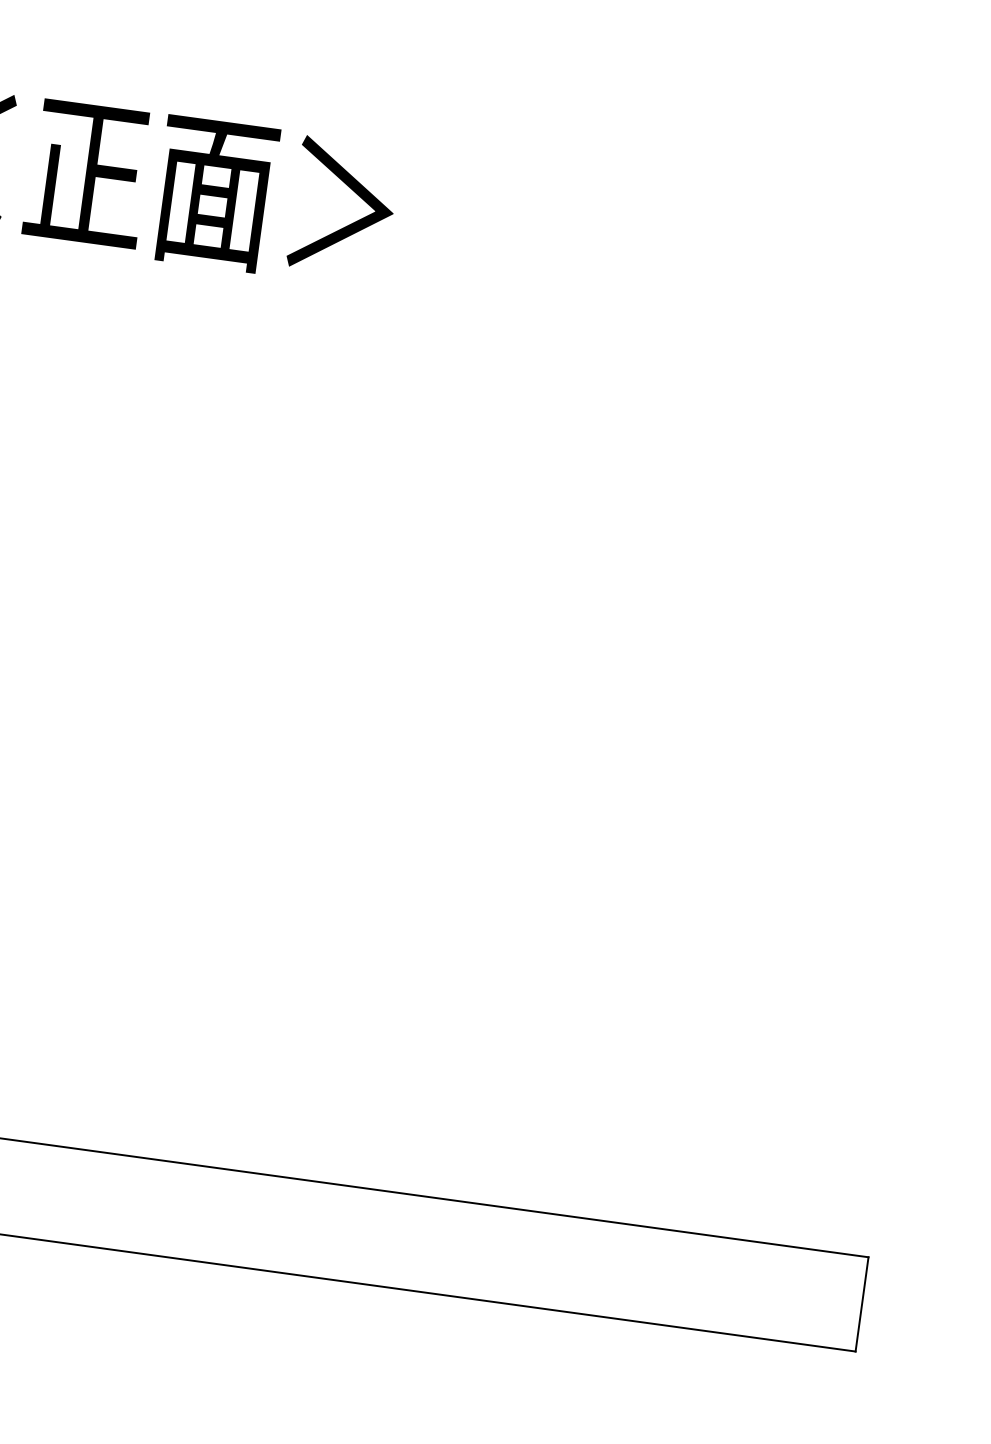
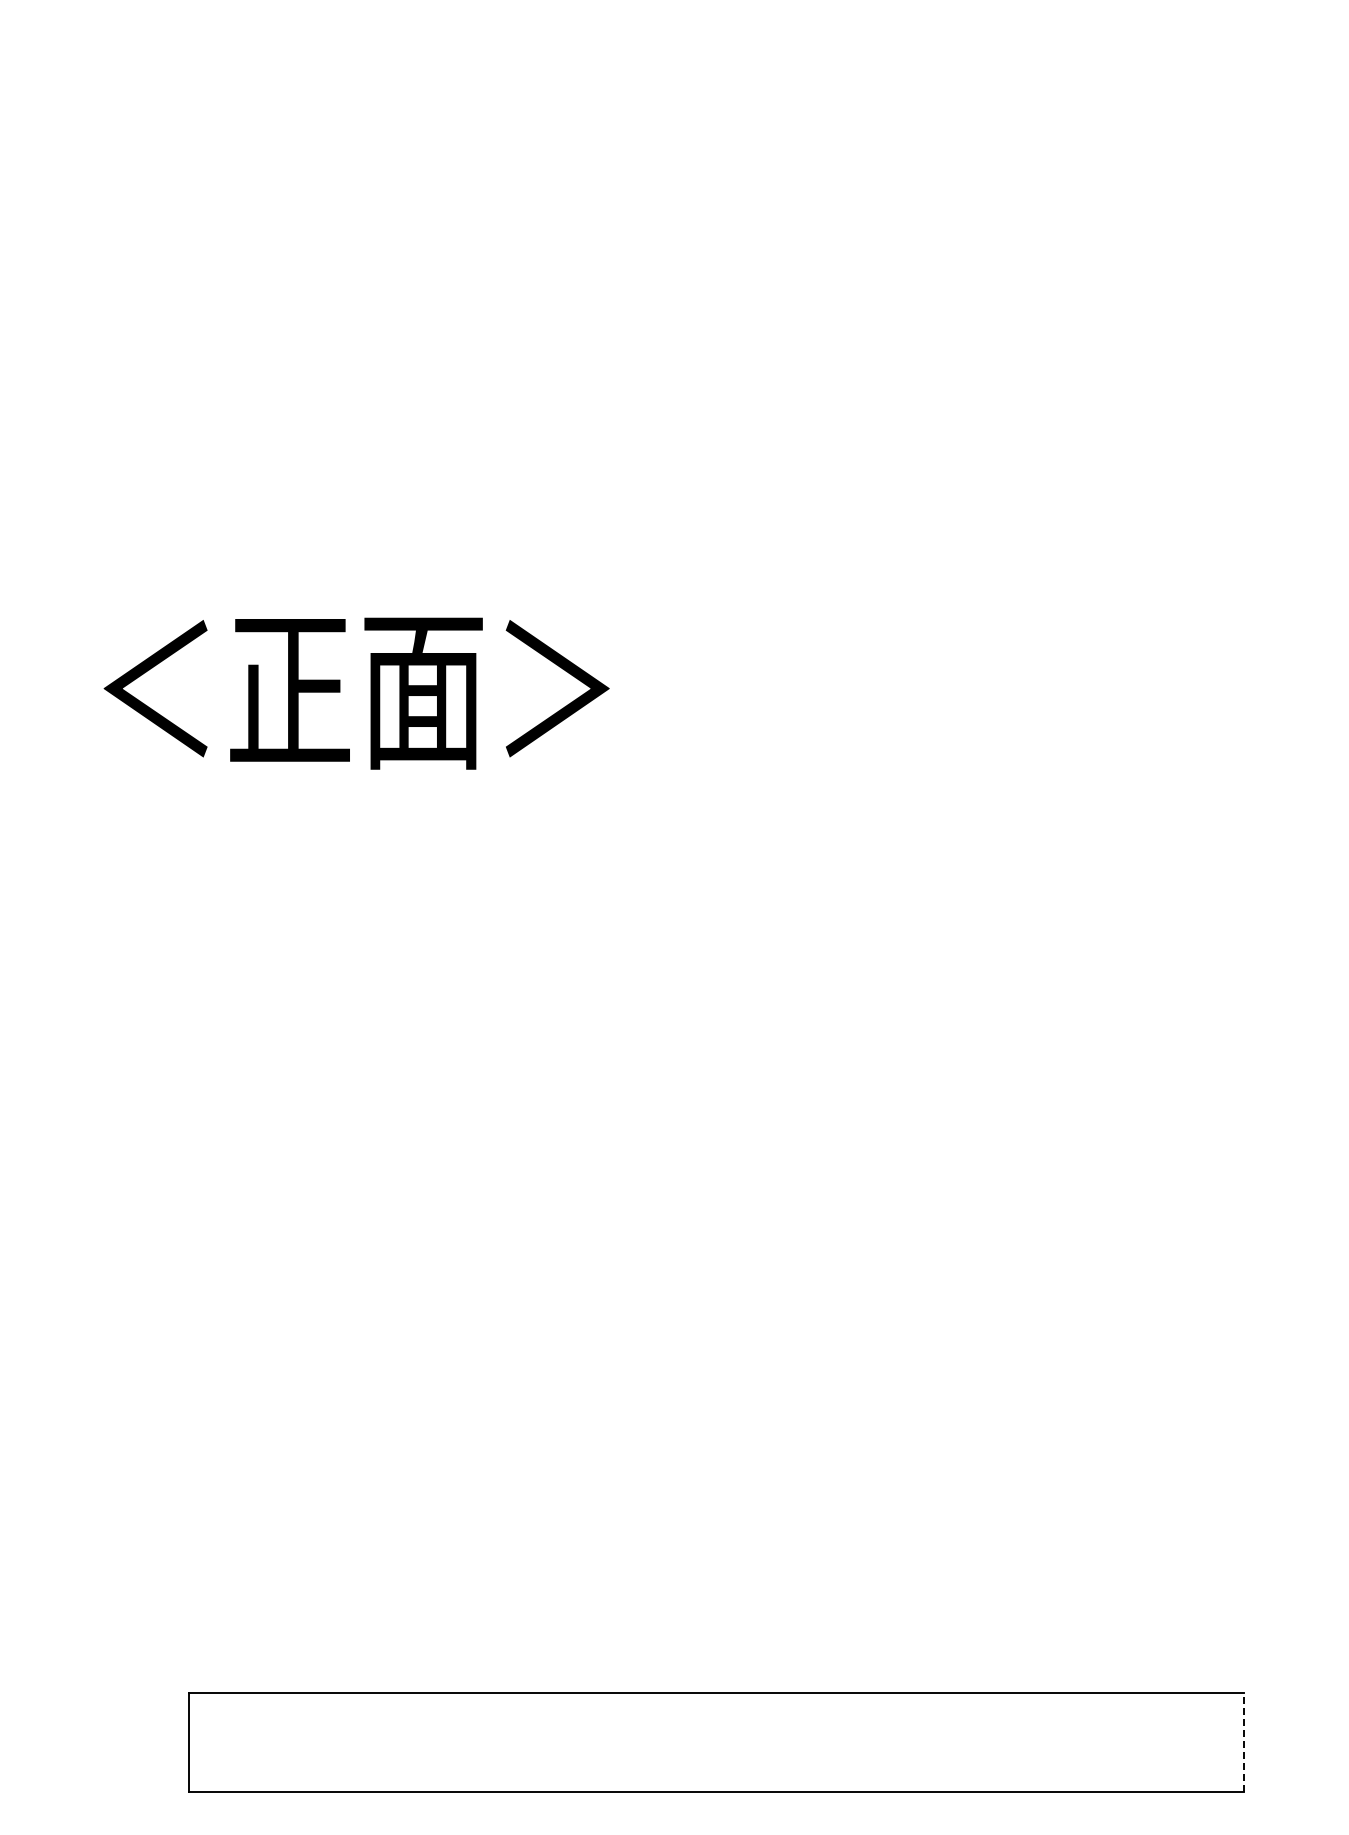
line: (862, 1304) -> (1244, 1742), solid -> dashed

